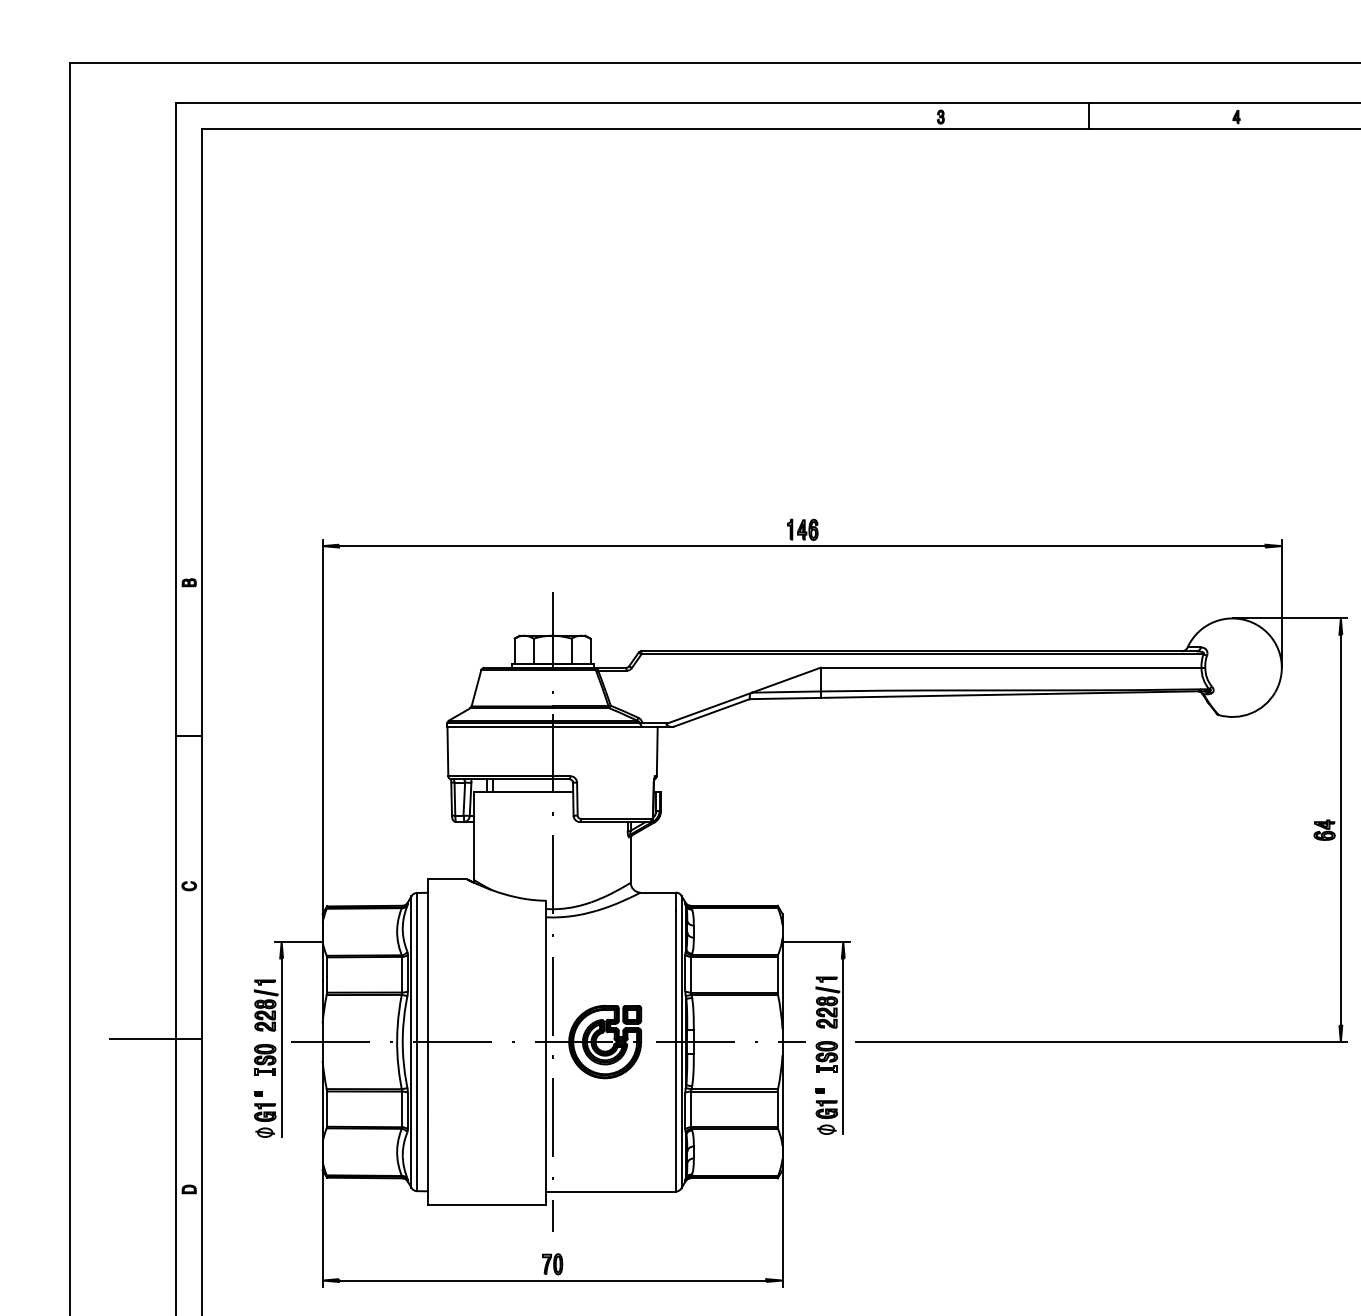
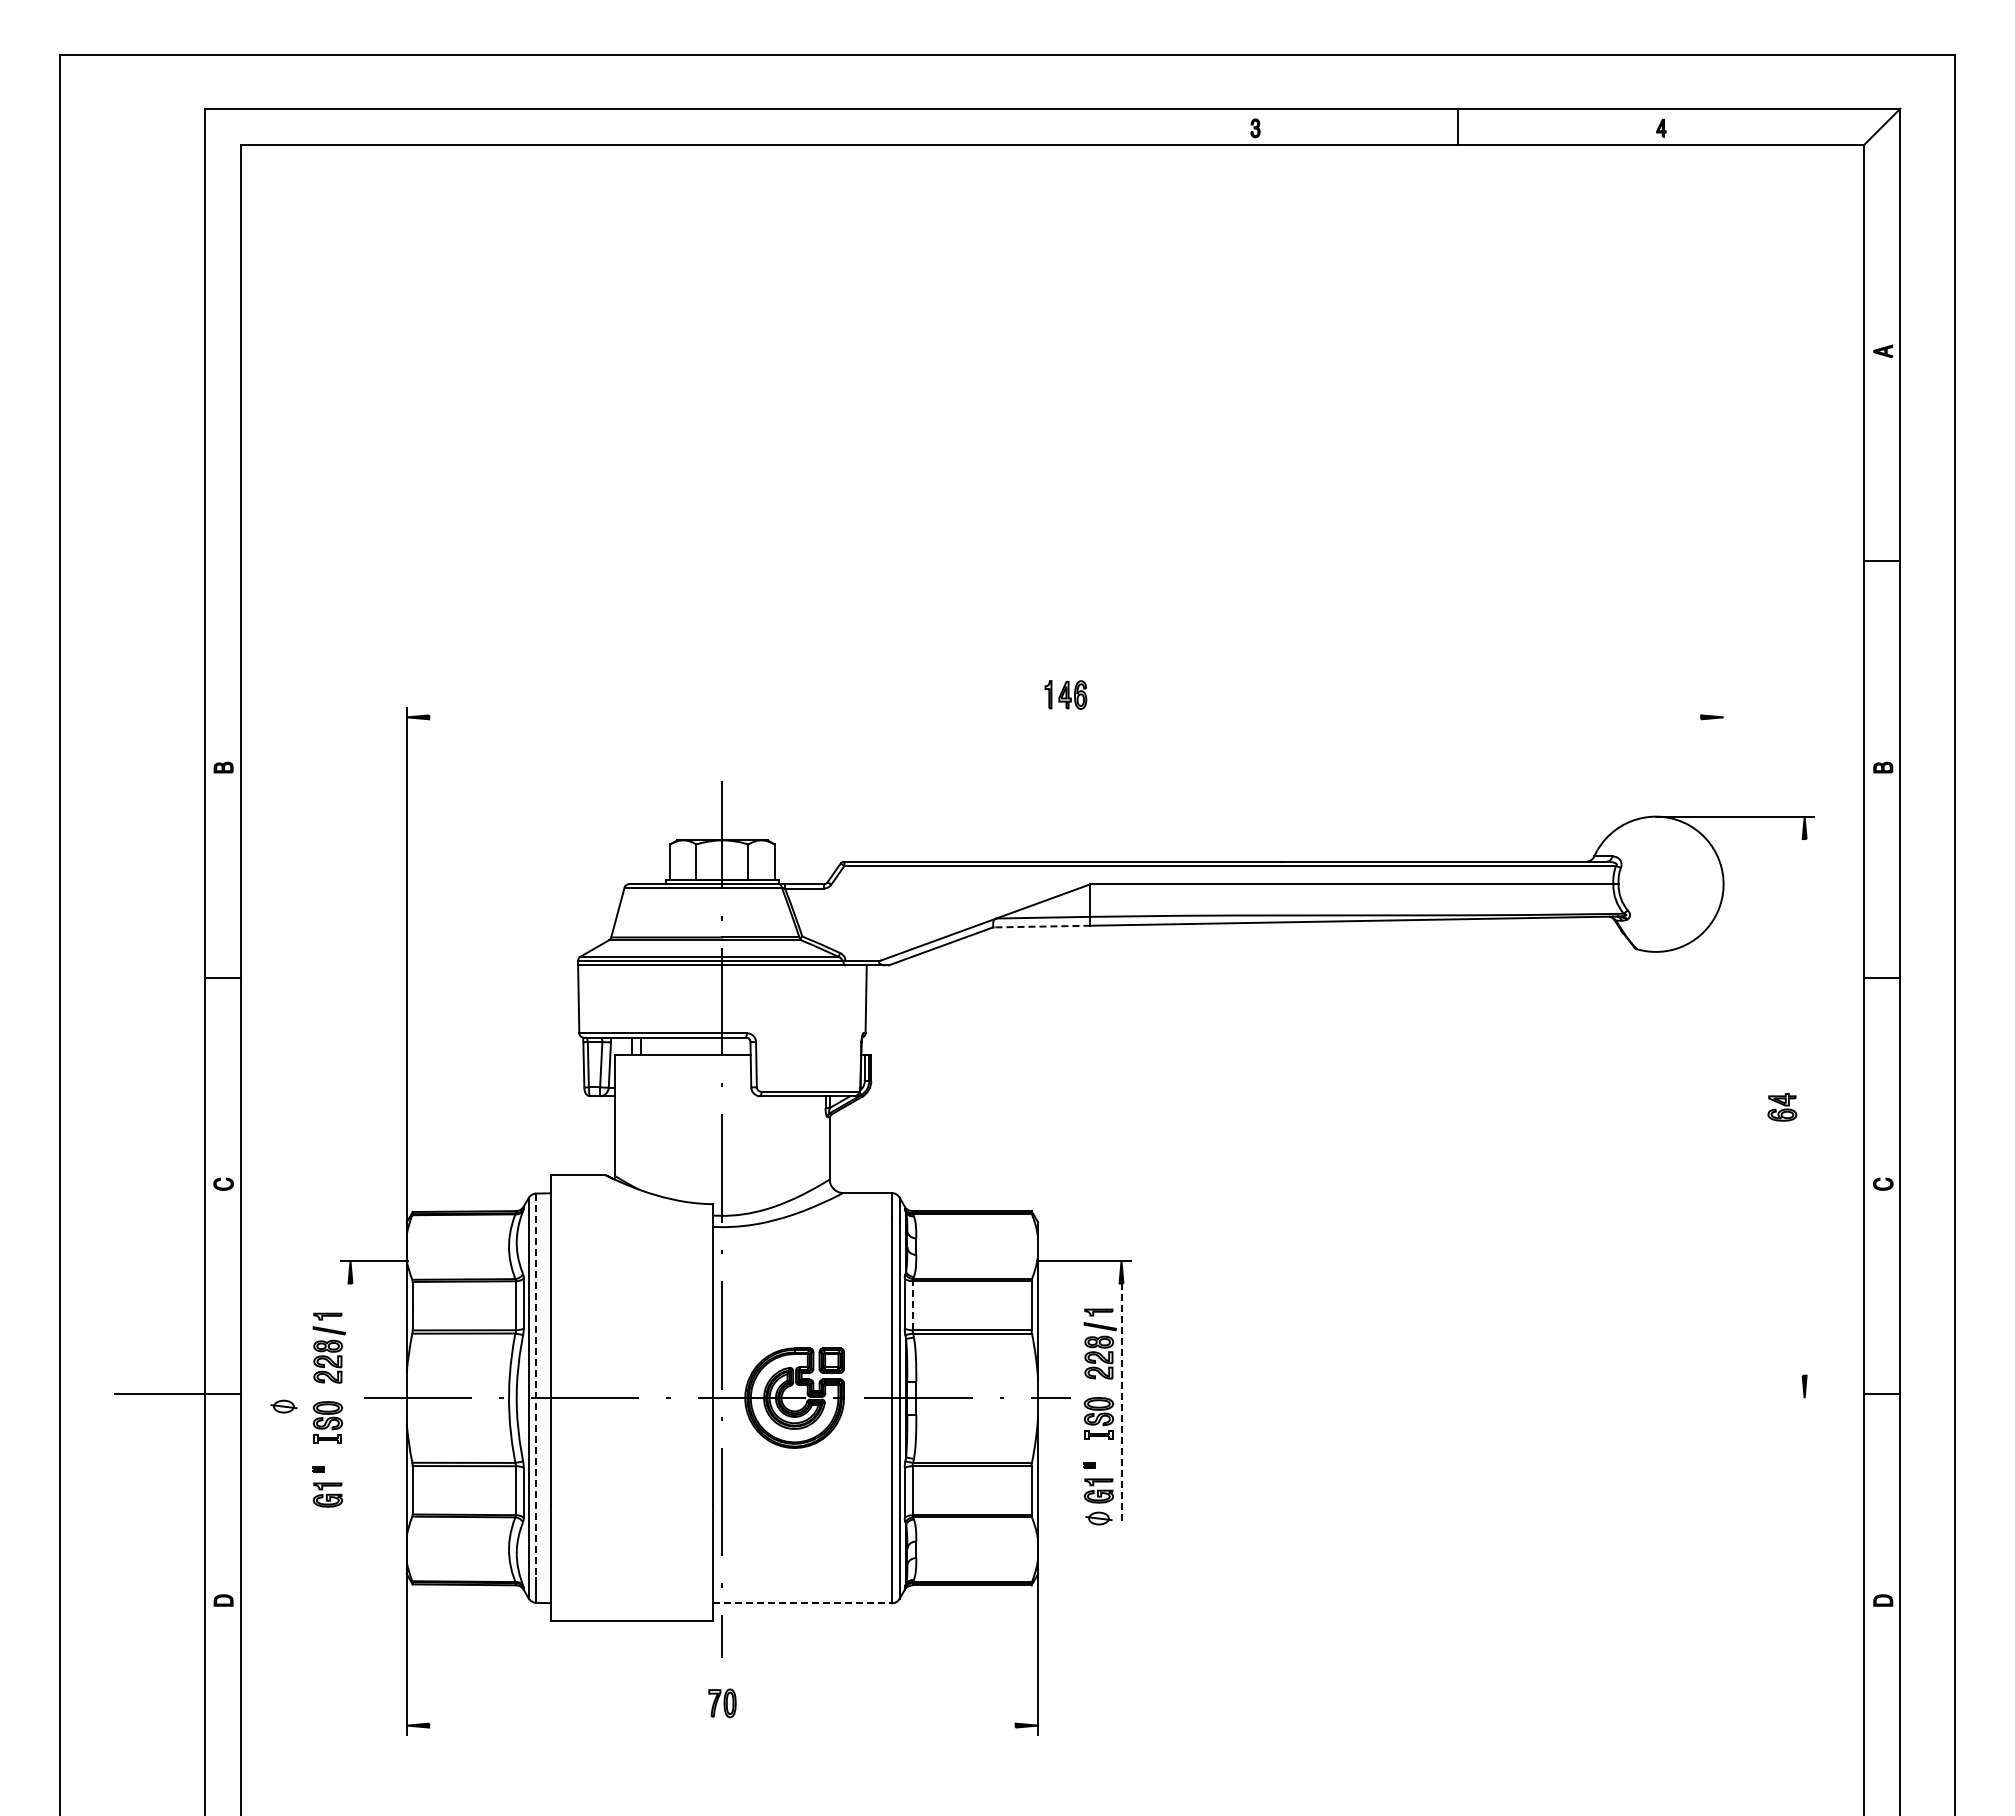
line: (802, 546) -> (1065, 717), removed
line: (1281, 603) -> (1723, 796), removed
line: (784, 698) -> (1041, 926), solid -> dashed
line: (1340, 830) -> (1804, 1107), removed
line: (691, 974) -> (912, 1305), solid -> dashed
line: (417, 1033) -> (536, 1386), solid -> dashed
line: (1101, 1042) -> (1476, 1398), removed
line: (843, 1045) -> (1121, 1403), solid -> dashed
line: (281, 1047) -> (350, 1405), removed
part: (264, 1132) -> (283, 1406), moved
line: (611, 1191) -> (803, 1603), solid -> dashed
line: (552, 1280) -> (722, 1725), removed

